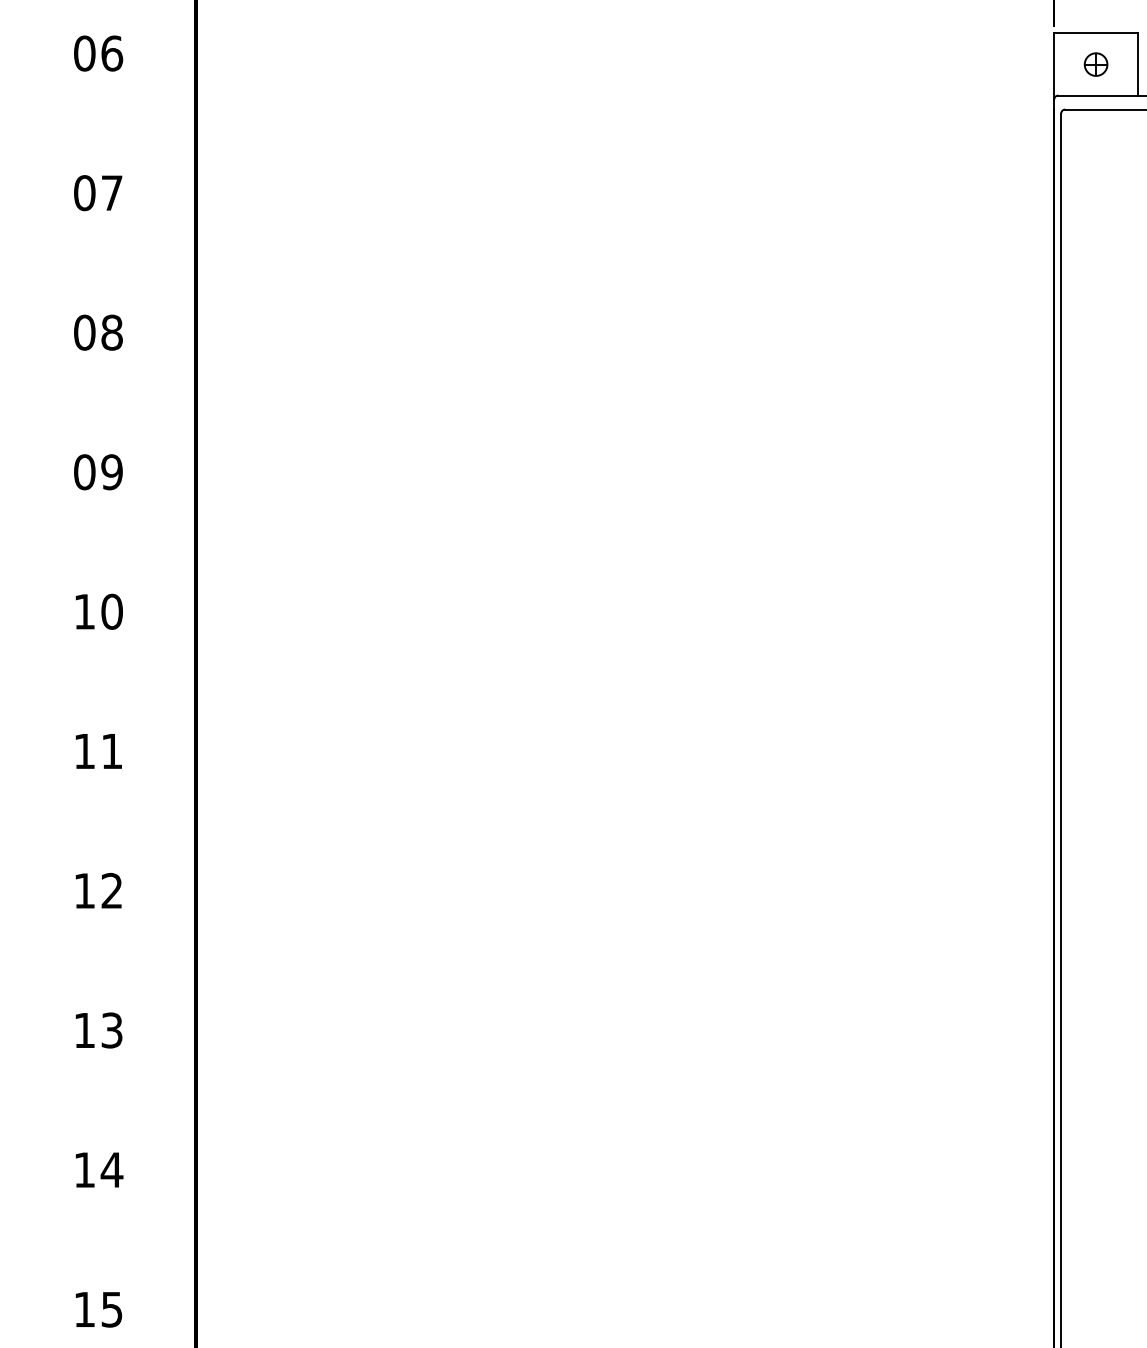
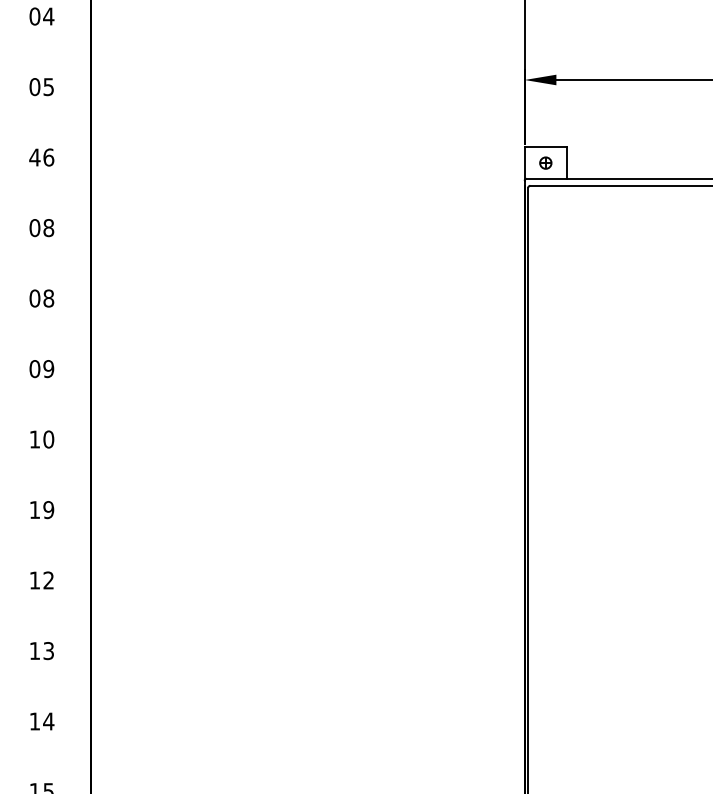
text: (83, 53) -> (34, 157), 06 -> 46
text: (111, 194) -> (48, 228), 07 -> 08
text: (111, 752) -> (48, 510), 11 -> 19

